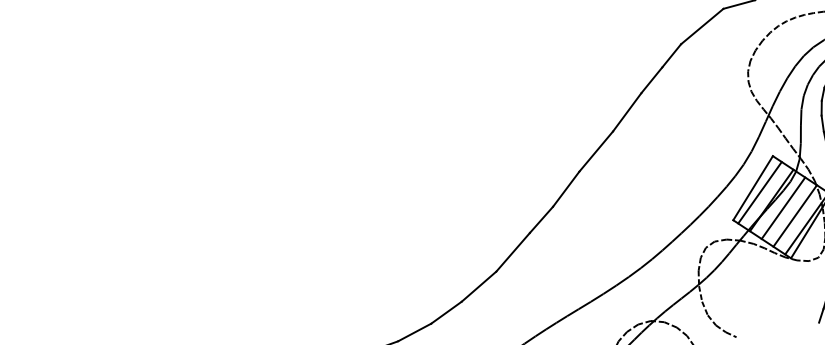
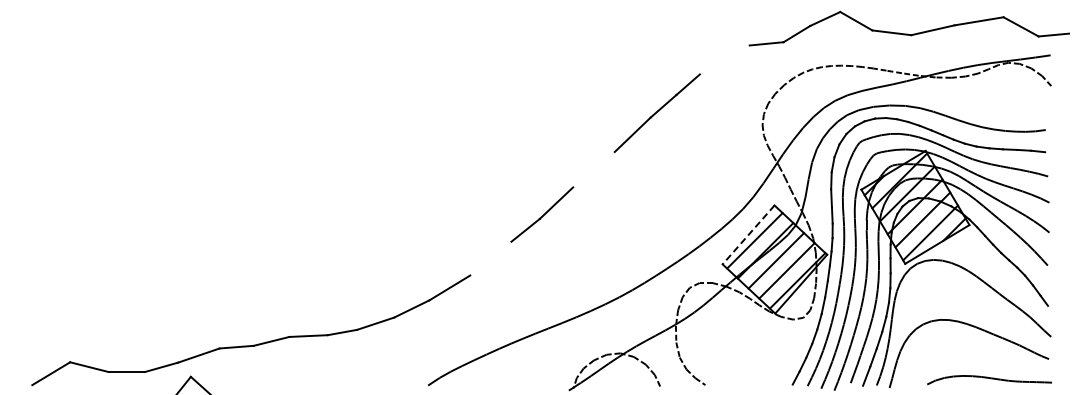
line: (701, 26) -> (724, 59), removed
line: (595, 151) -> (593, 169), removed
line: (753, 188) -> (748, 235), solid -> dashed
line: (512, 252) -> (490, 258), removed

